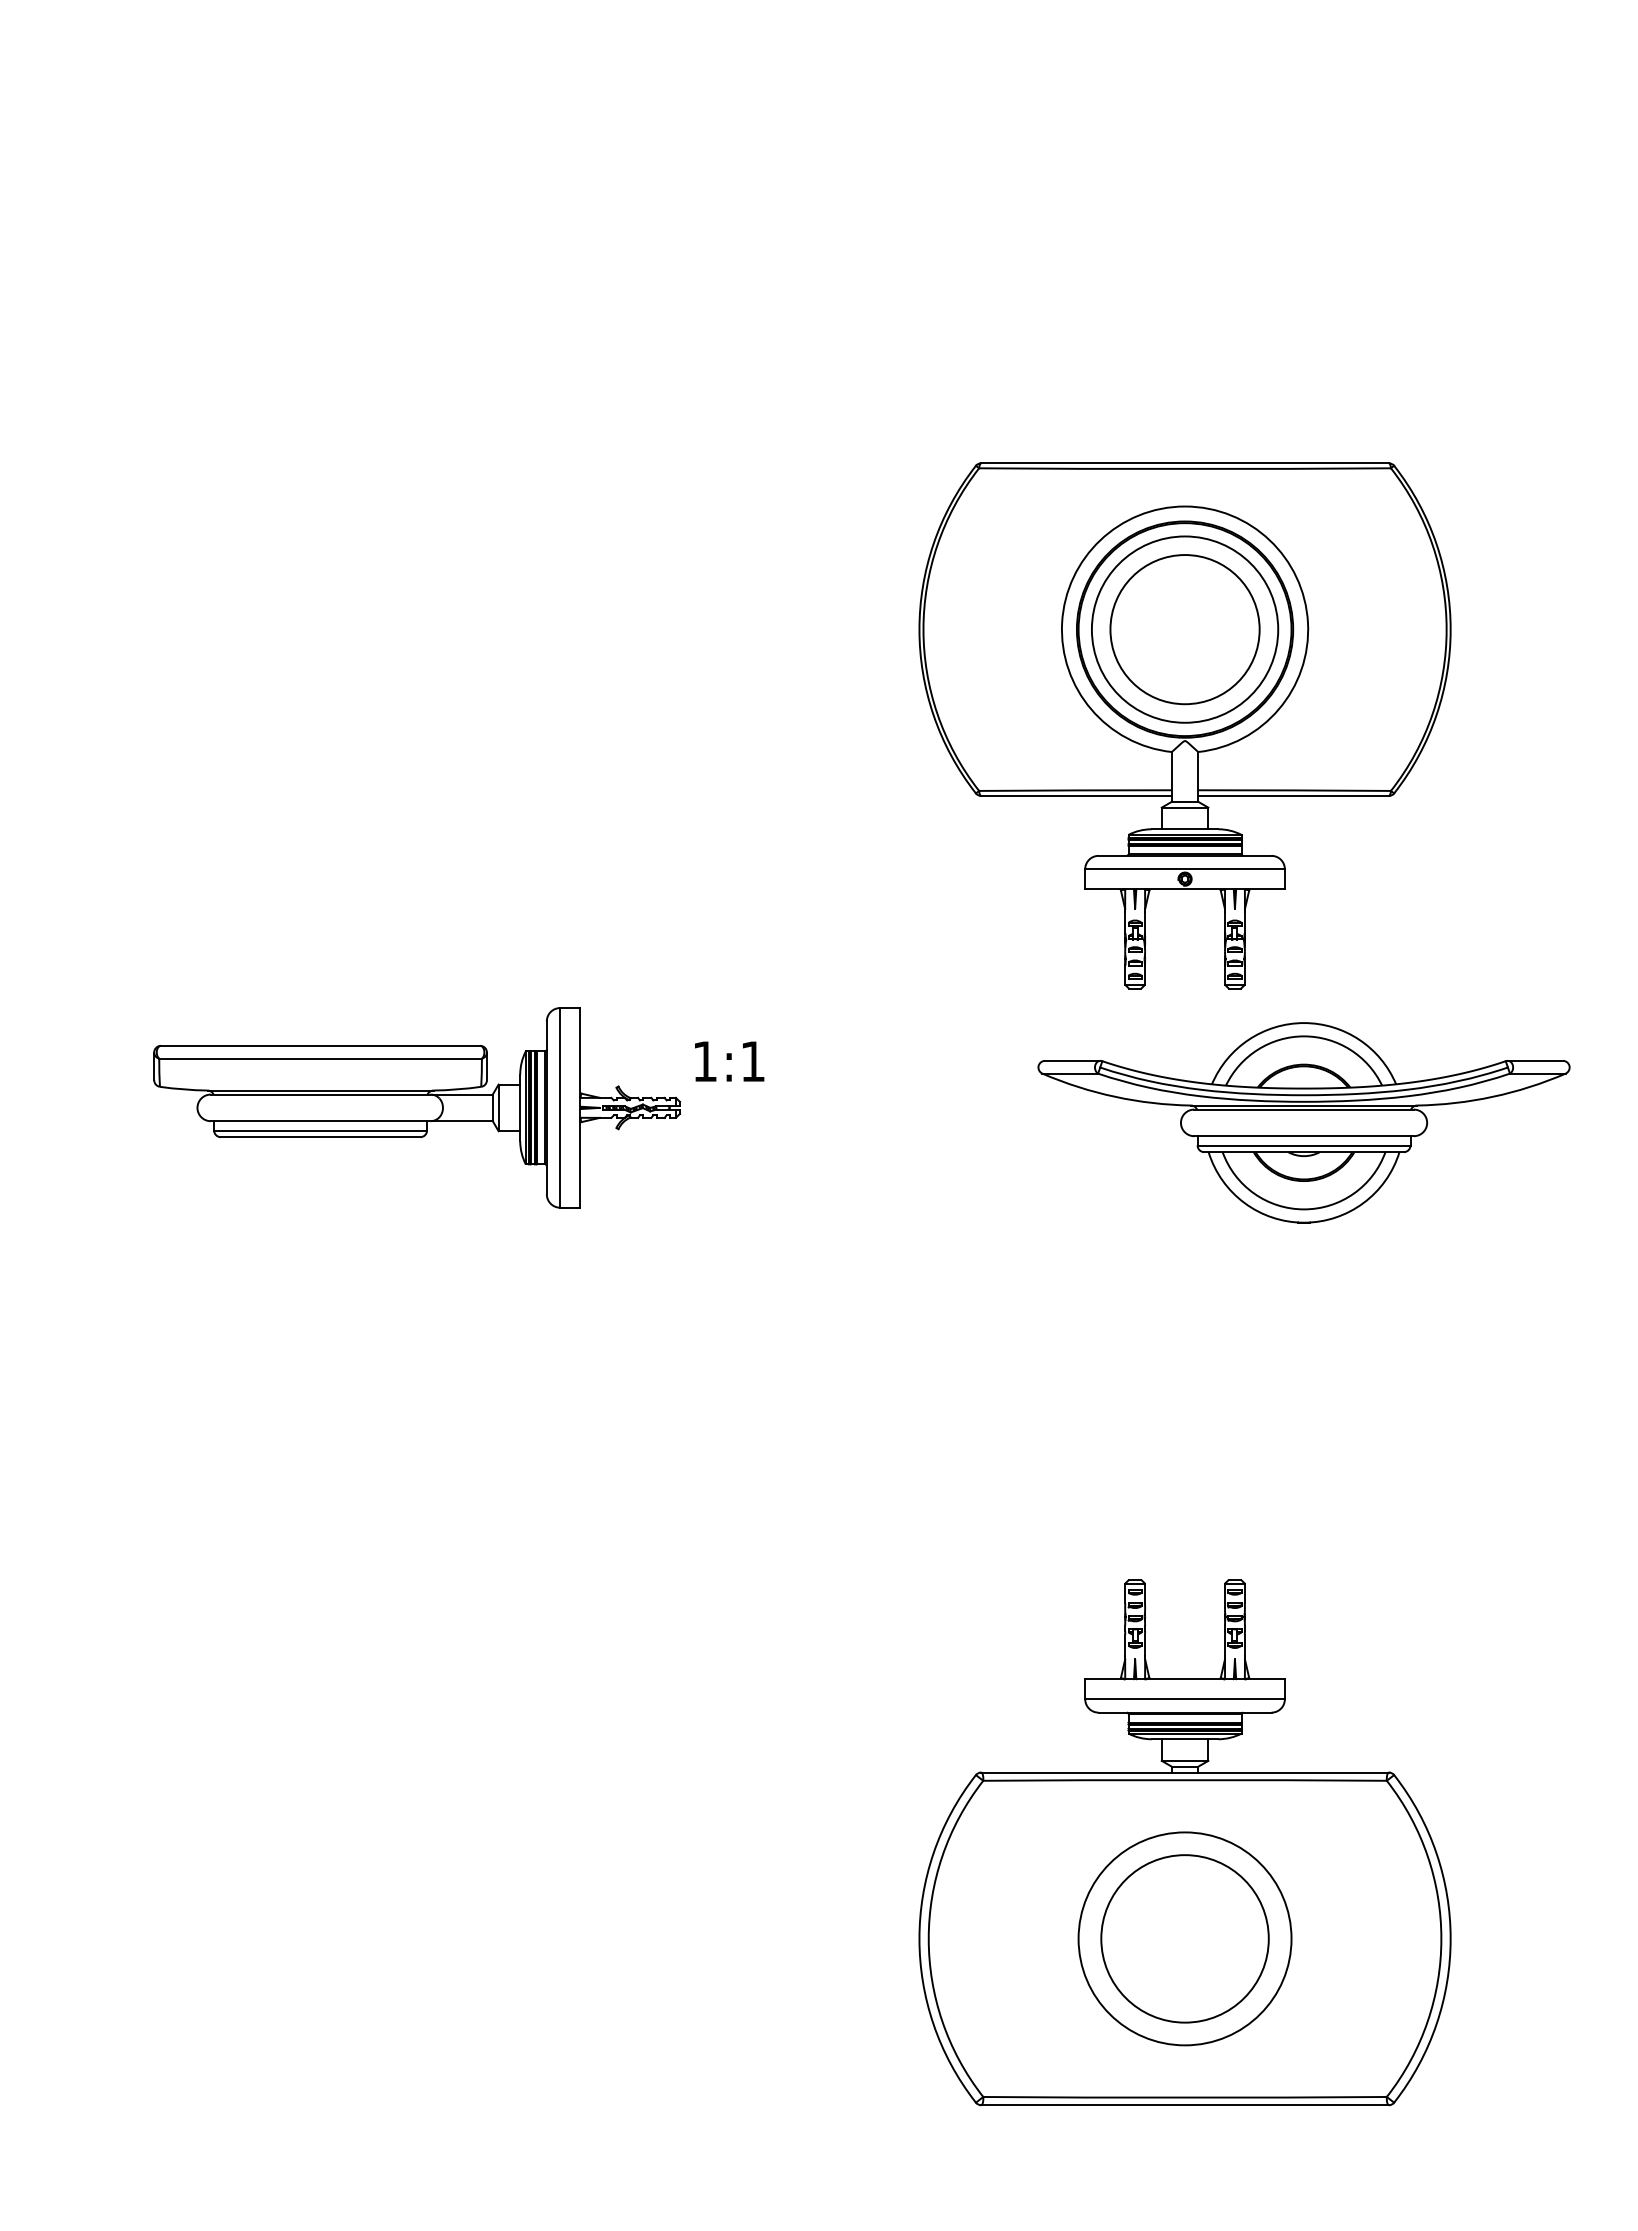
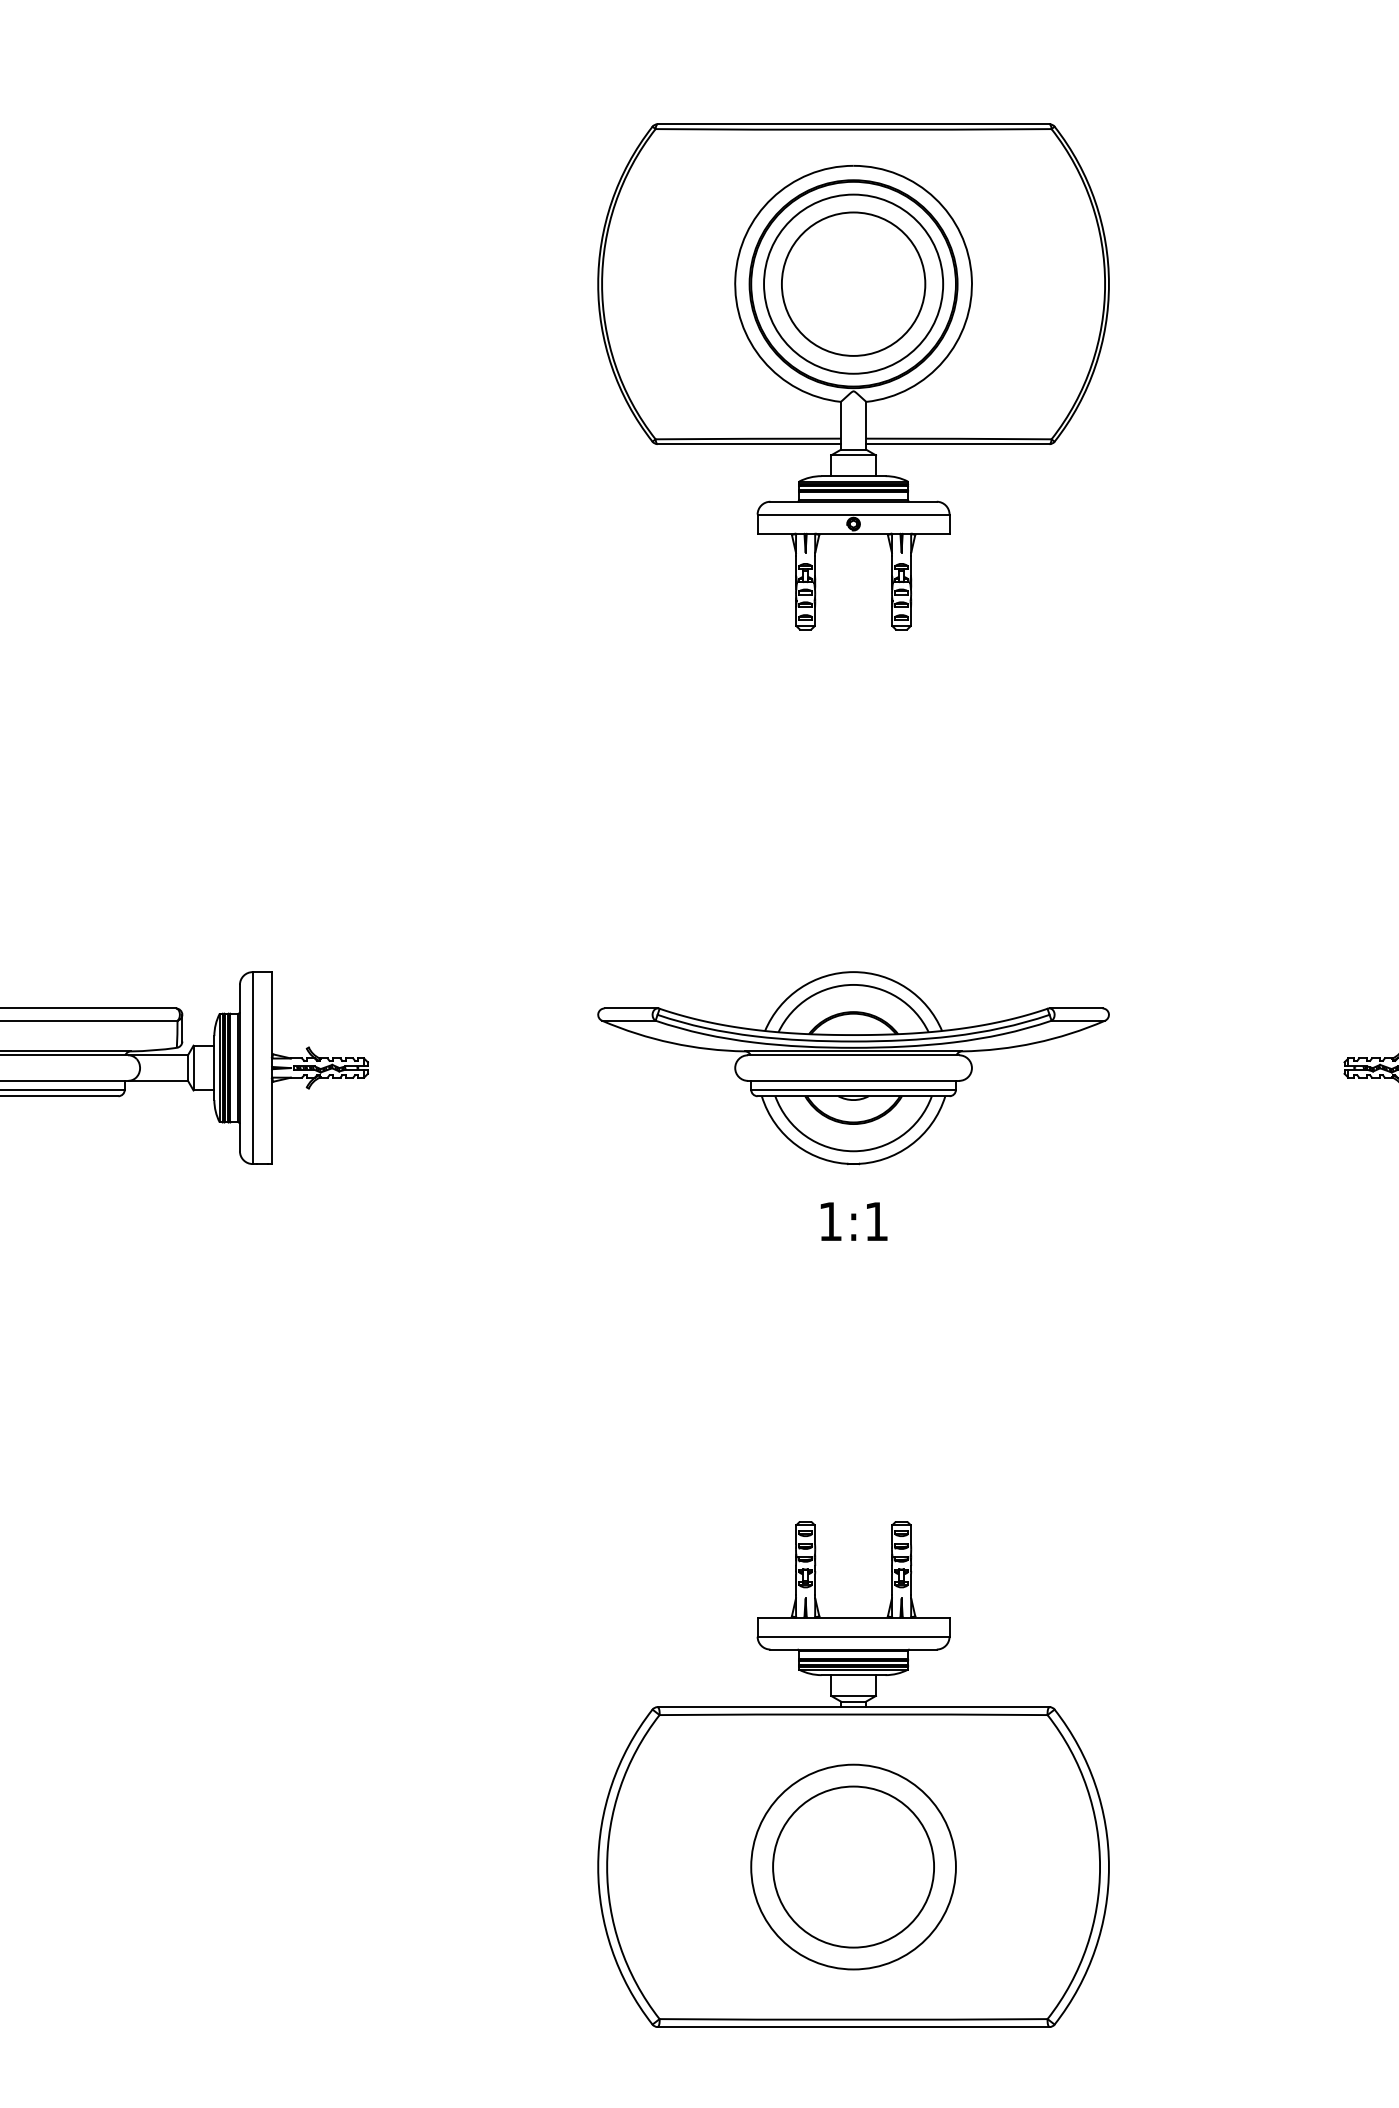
part: (1184, 725) -> (853, 376), moved
text: (729, 1061) -> (854, 1221), moved
part: (1303, 1122) -> (853, 1067), moved

